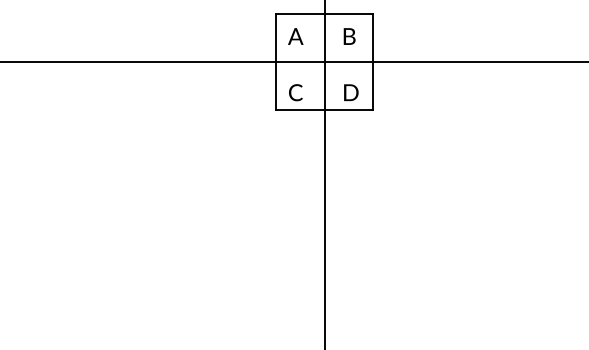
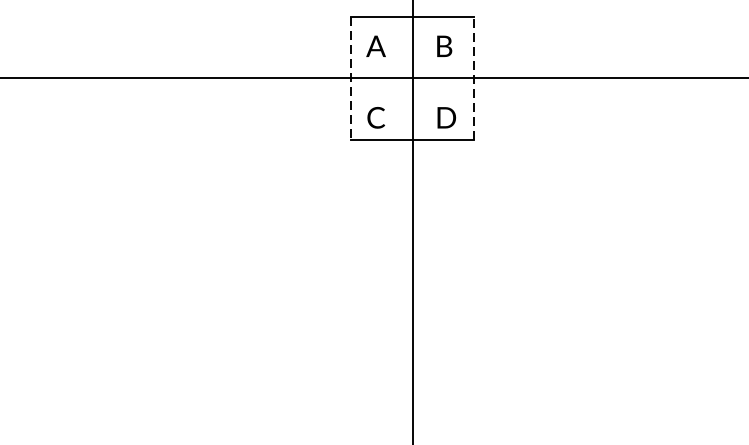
line: (372, 61) -> (473, 78), solid -> dashed
line: (276, 62) -> (351, 79), solid -> dashed

